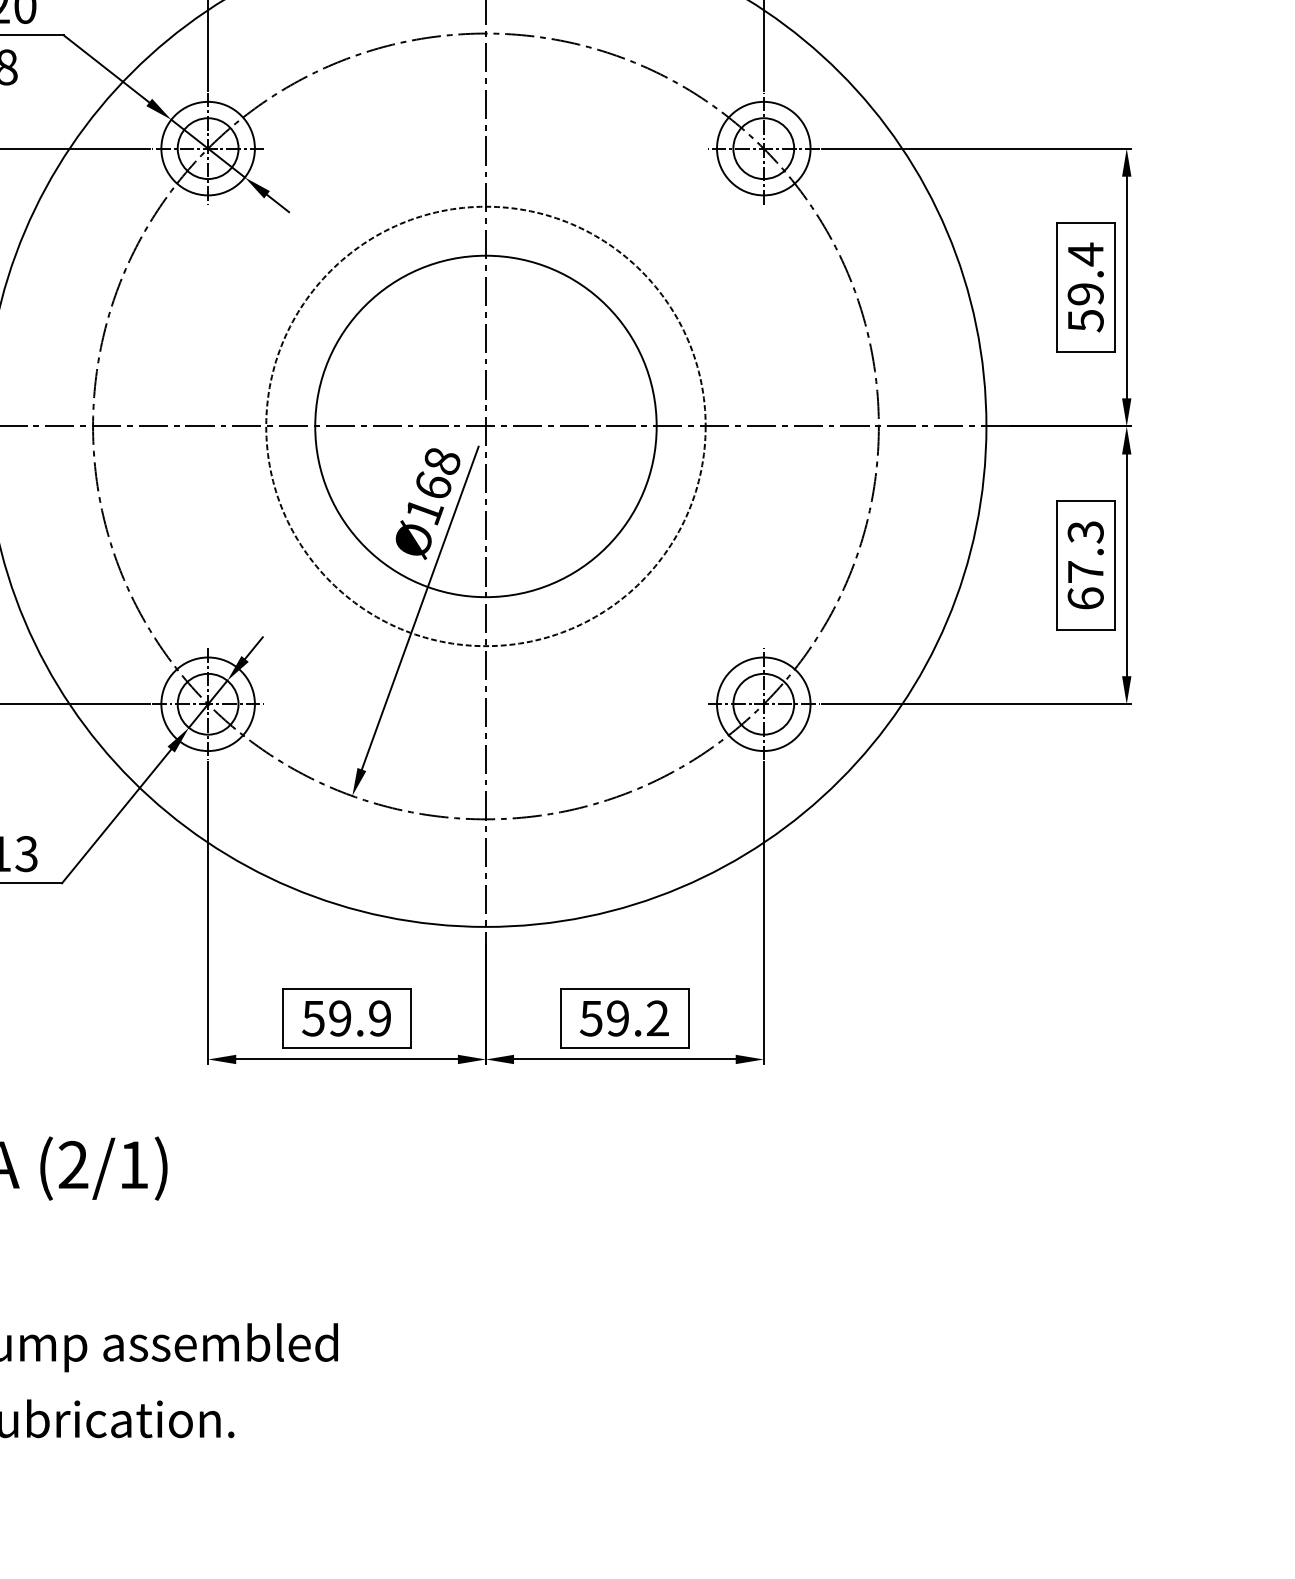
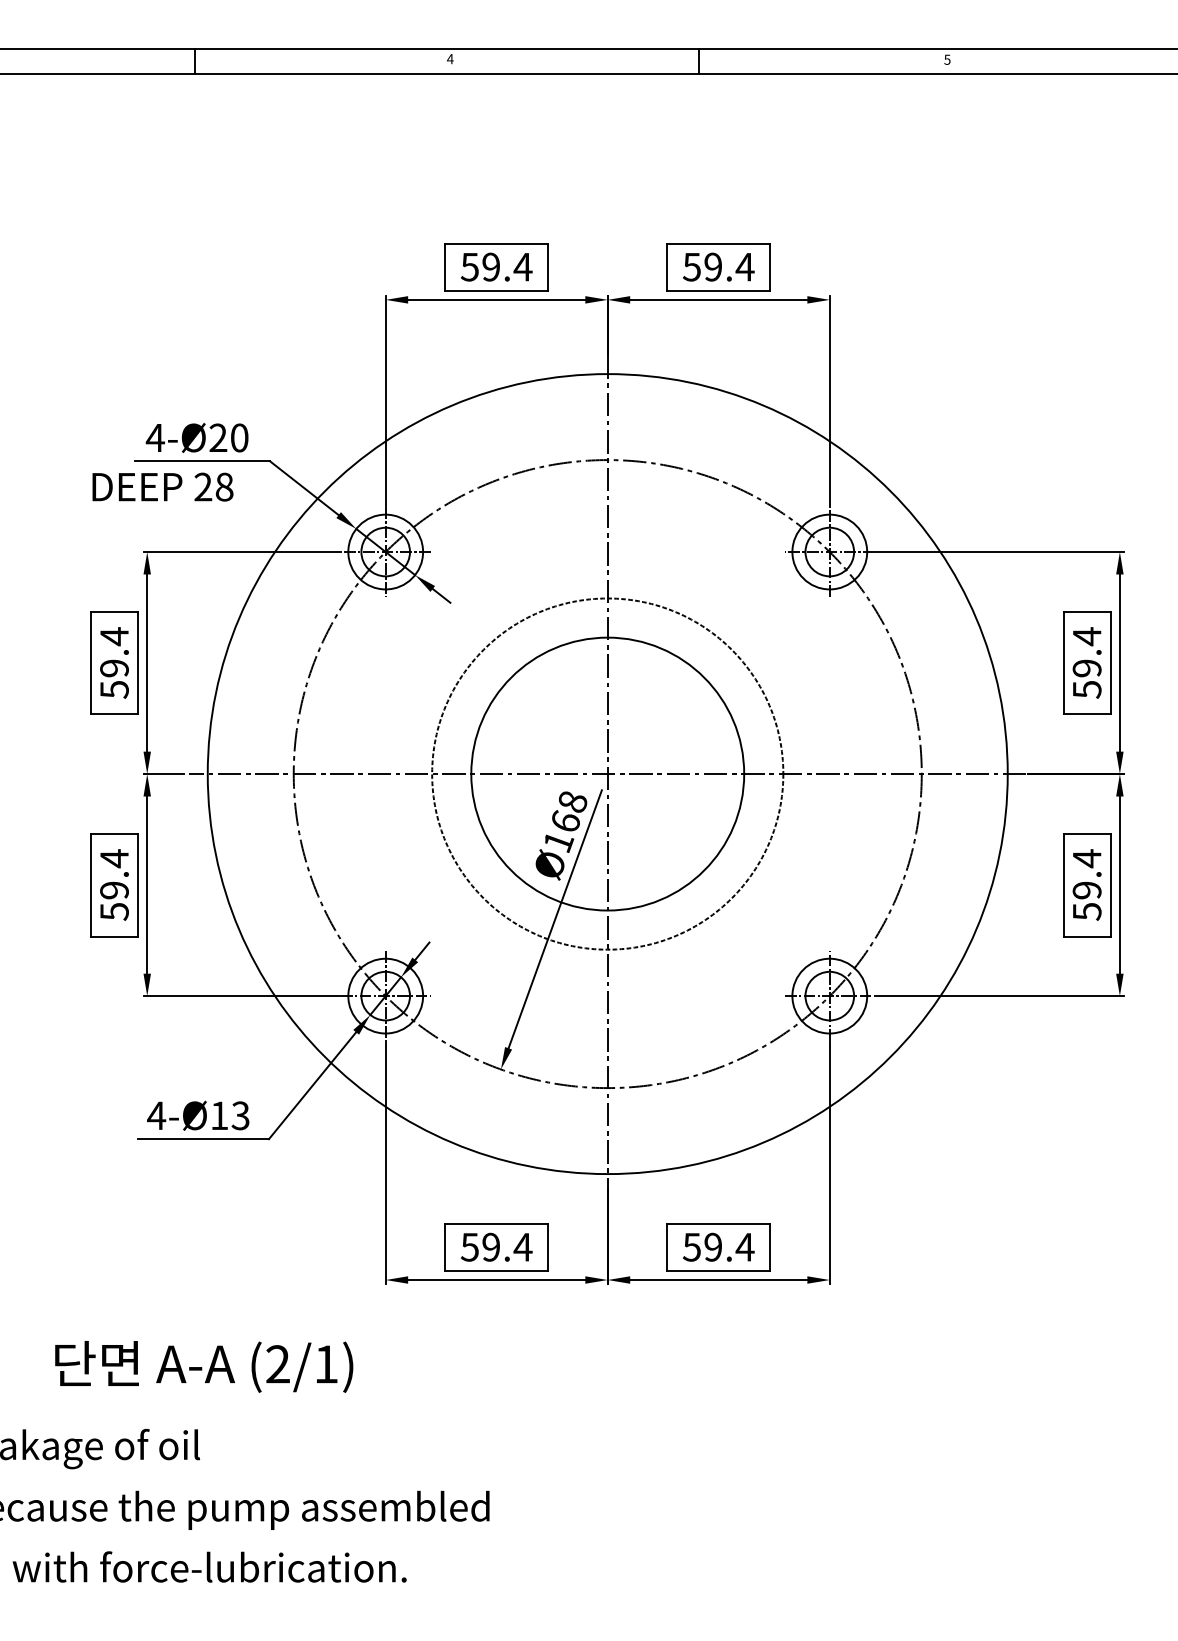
text: (1084, 564) -> (1086, 884), 67.3 -> 59.4
text: (379, 1017) -> (522, 1246), 59.9 -> 59.4
text: (657, 1017) -> (744, 1246), 59.2 -> 59.4

